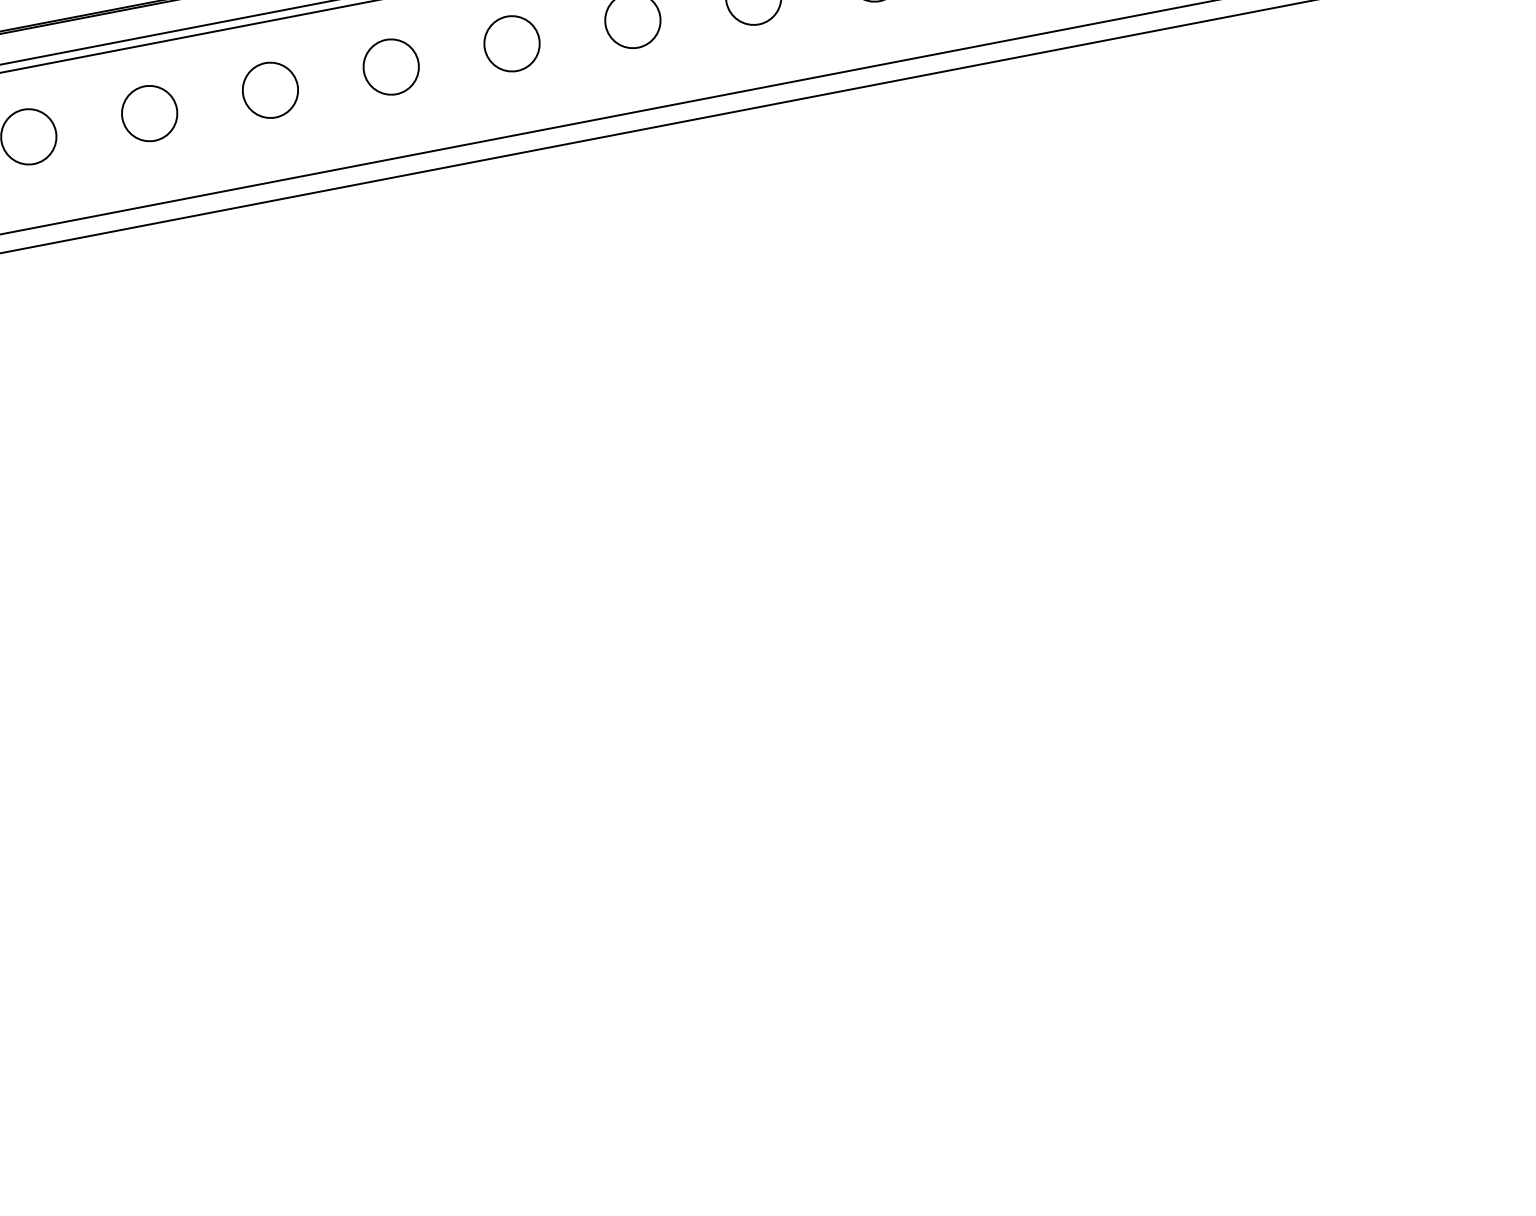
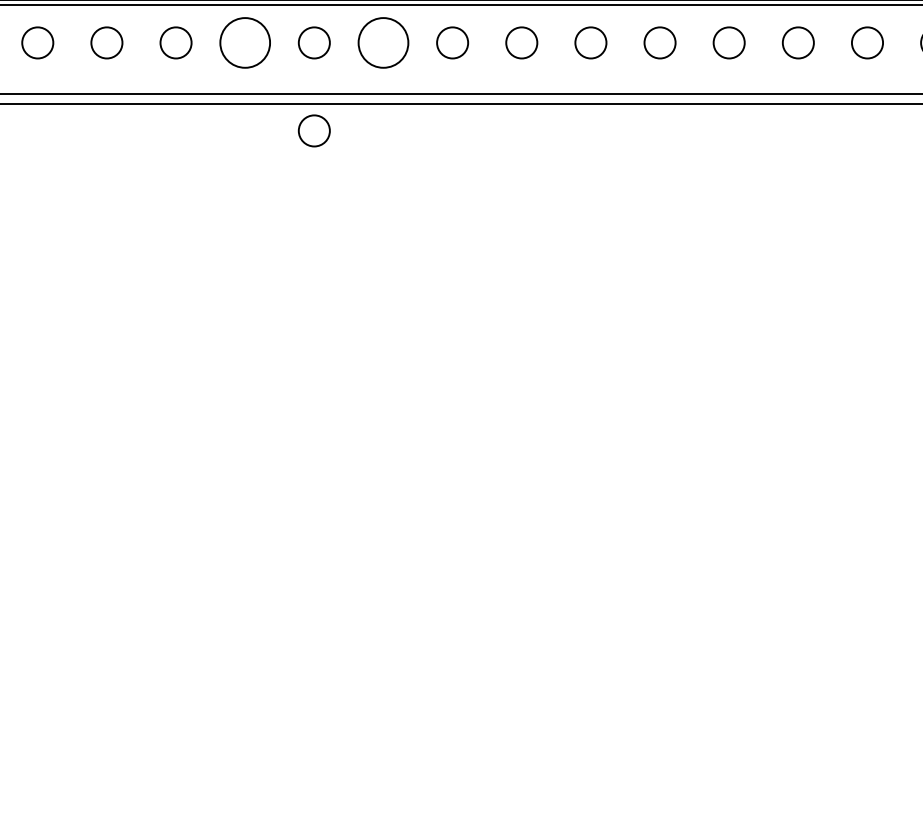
circle: (391, 66) -> (383, 42), size x1.6
circle: (148, 113) -> (244, 42), size x1.6
circle: (298, 243) -> (313, 130), added

